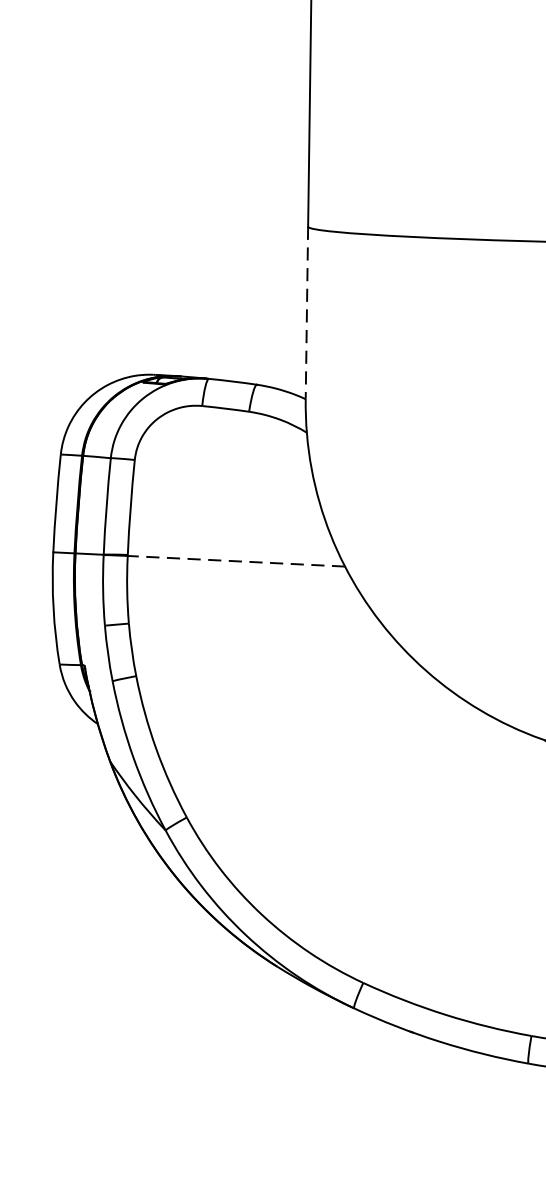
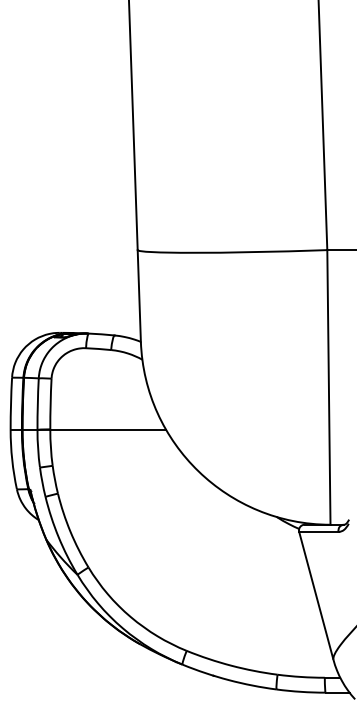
line: (307, 312) -> (139, 295), dashed -> solid
line: (236, 560) -> (108, 429), dashed -> solid

